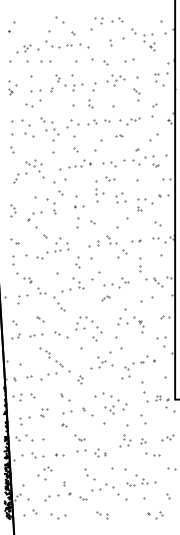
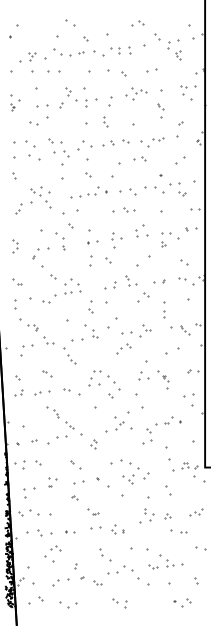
part: (98, 20) -> (115, 50), moved
part: (119, 135) -> (139, 158), size x1.67
part: (99, 195) -> (116, 240), moved
part: (105, 297) -> (123, 348), size x1.67

